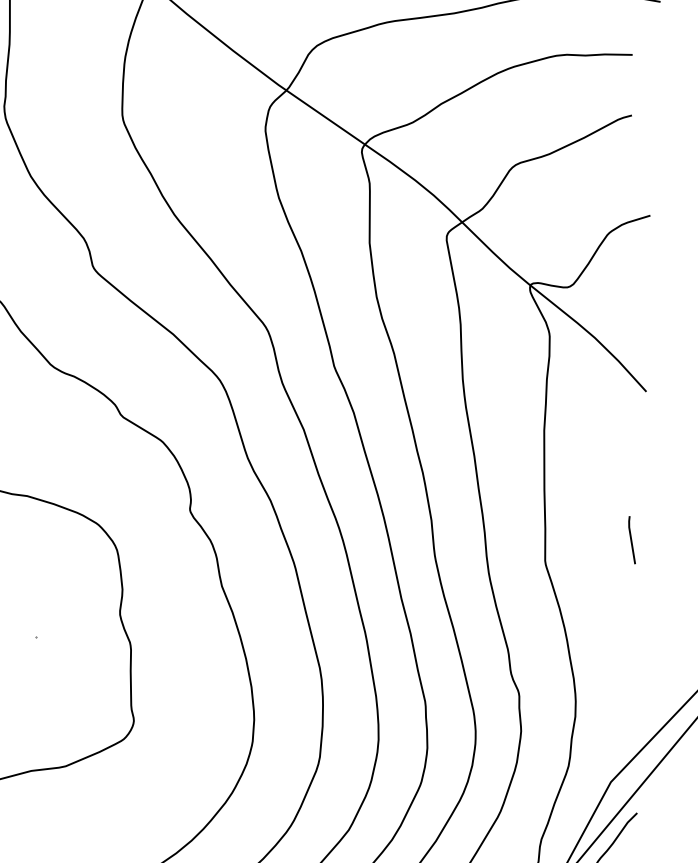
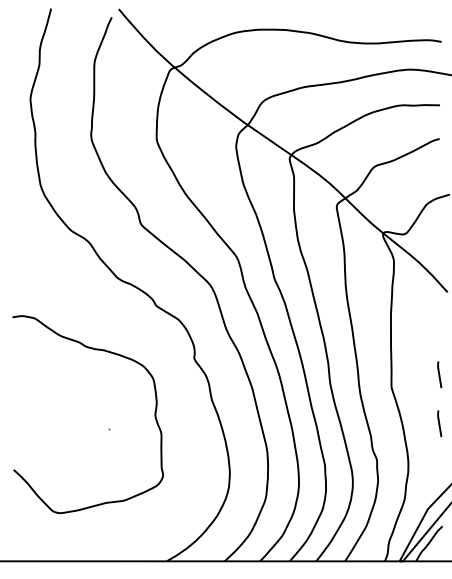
line: (631, 627) -> (439, 423), added

